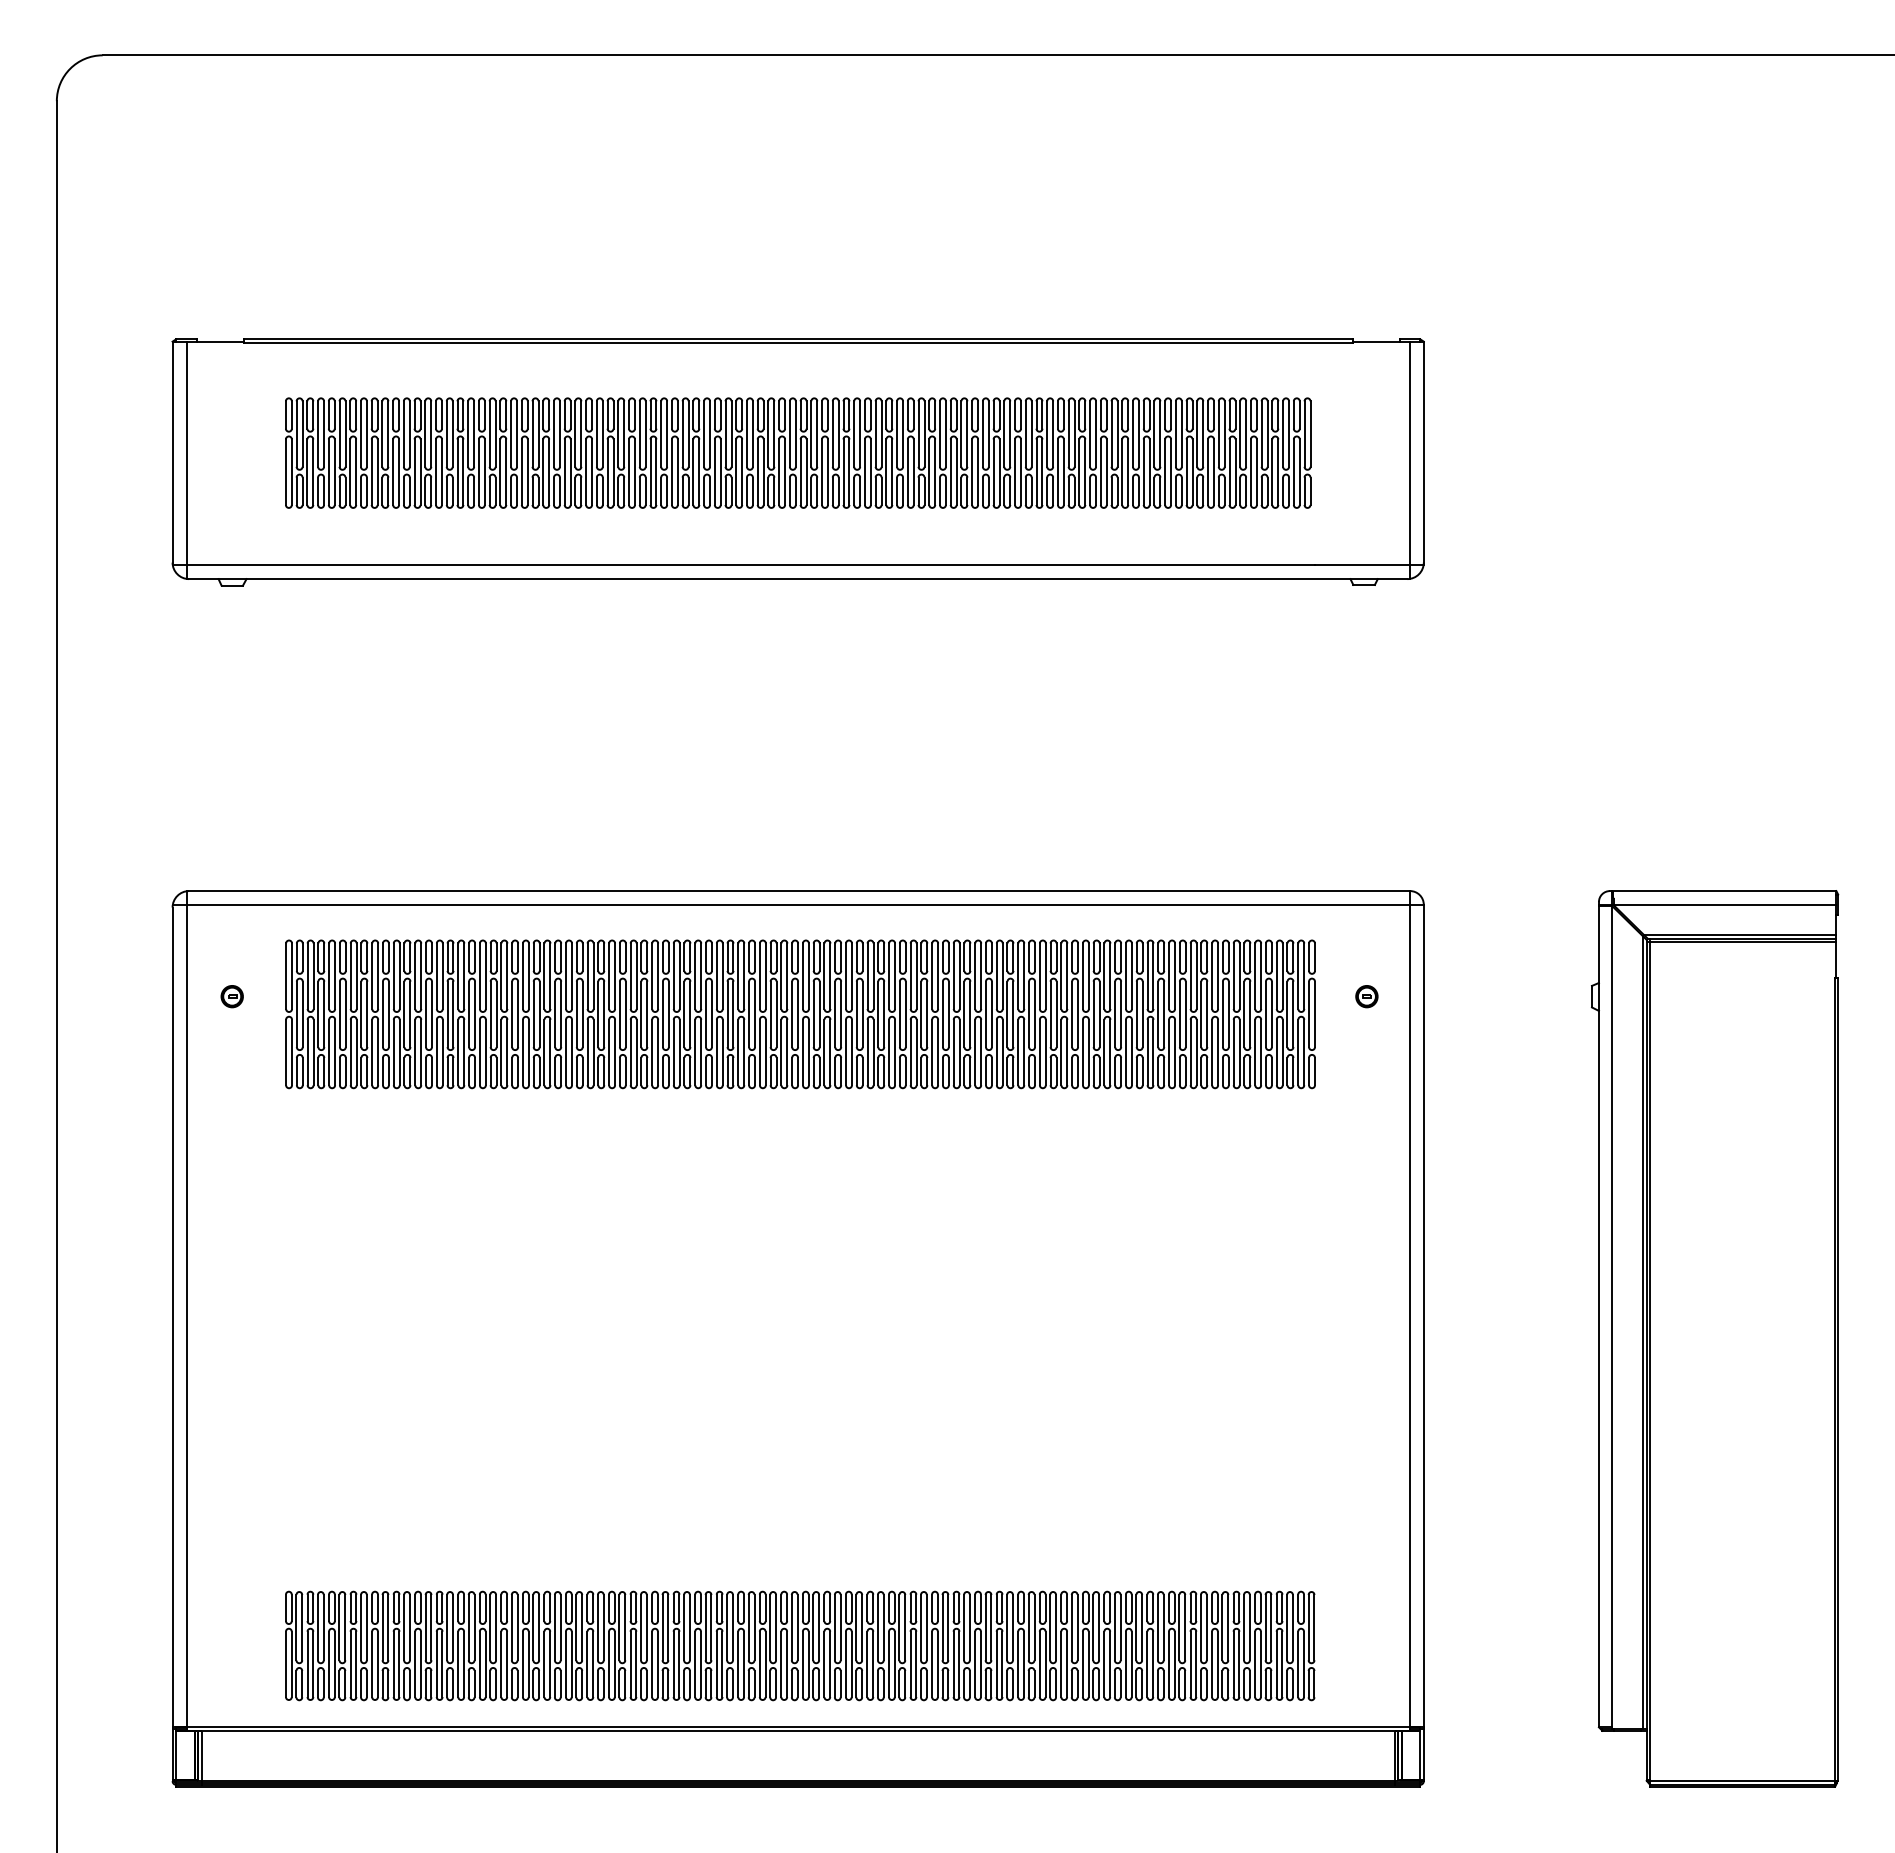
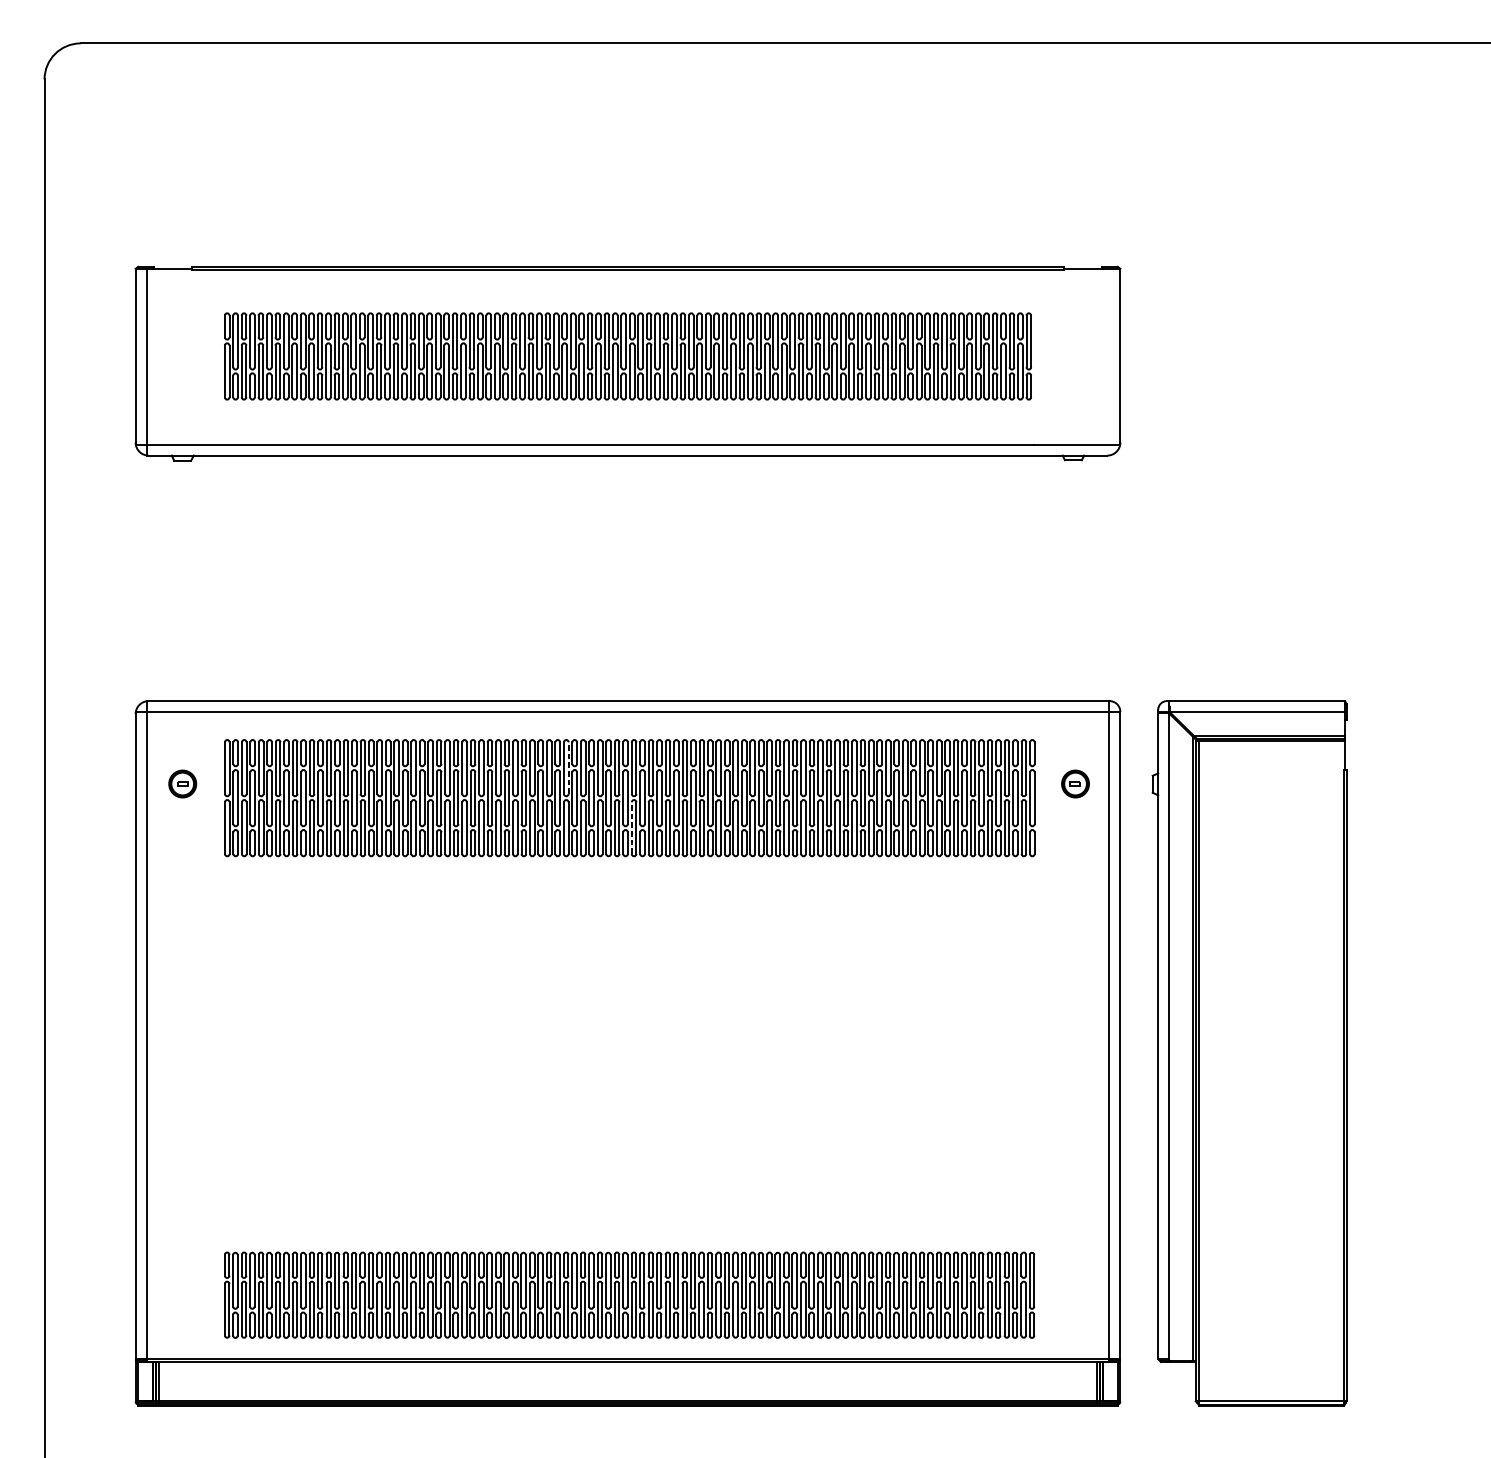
line: (1409, 460) -> (1109, 362), removed
line: (722, 976) -> (568, 768), solid -> dashed
part: (231, 996) -> (182, 784), size x1.6
part: (1366, 996) -> (1075, 784), size x1.6
line: (802, 1052) -> (631, 828), solid -> dashed
part: (1715, 1338) -> (1249, 1053), moved

